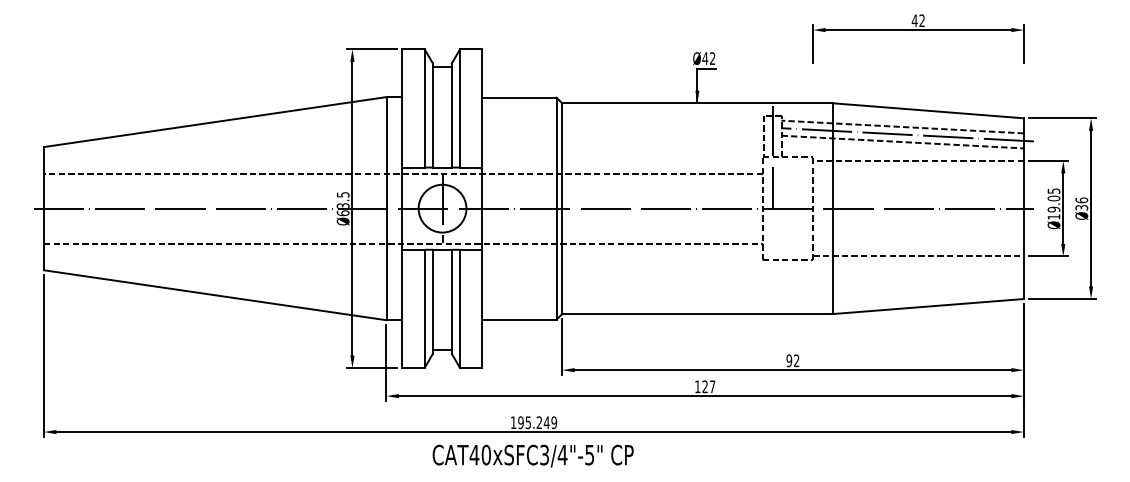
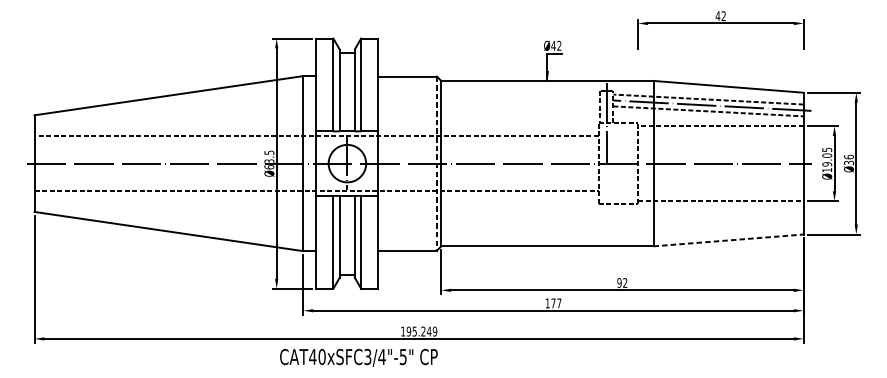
line: (556, 208) -> (436, 163), solid -> dashed
line: (928, 306) -> (728, 240), solid -> dashed
text: (704, 386) -> (552, 303), 127 -> 177
text: (532, 455) -> (358, 357), moved

